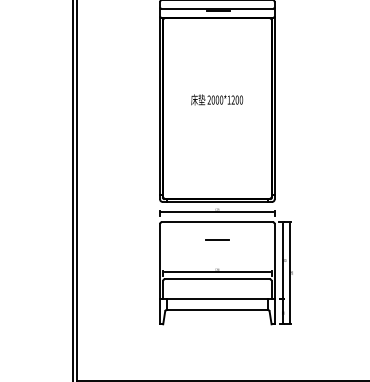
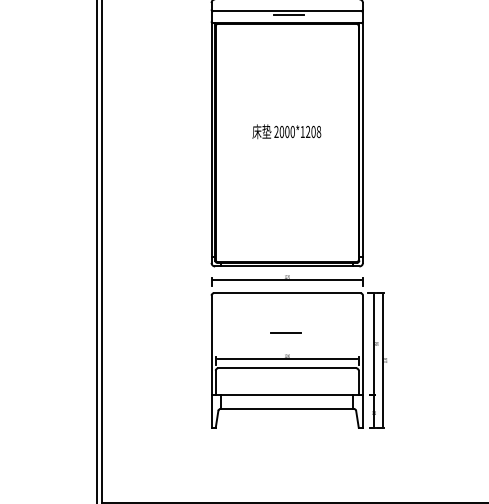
text: (241, 100) -> (318, 132), 2000*1200 -> 2000*1208
line: (216, 239) -> (285, 332), moved

